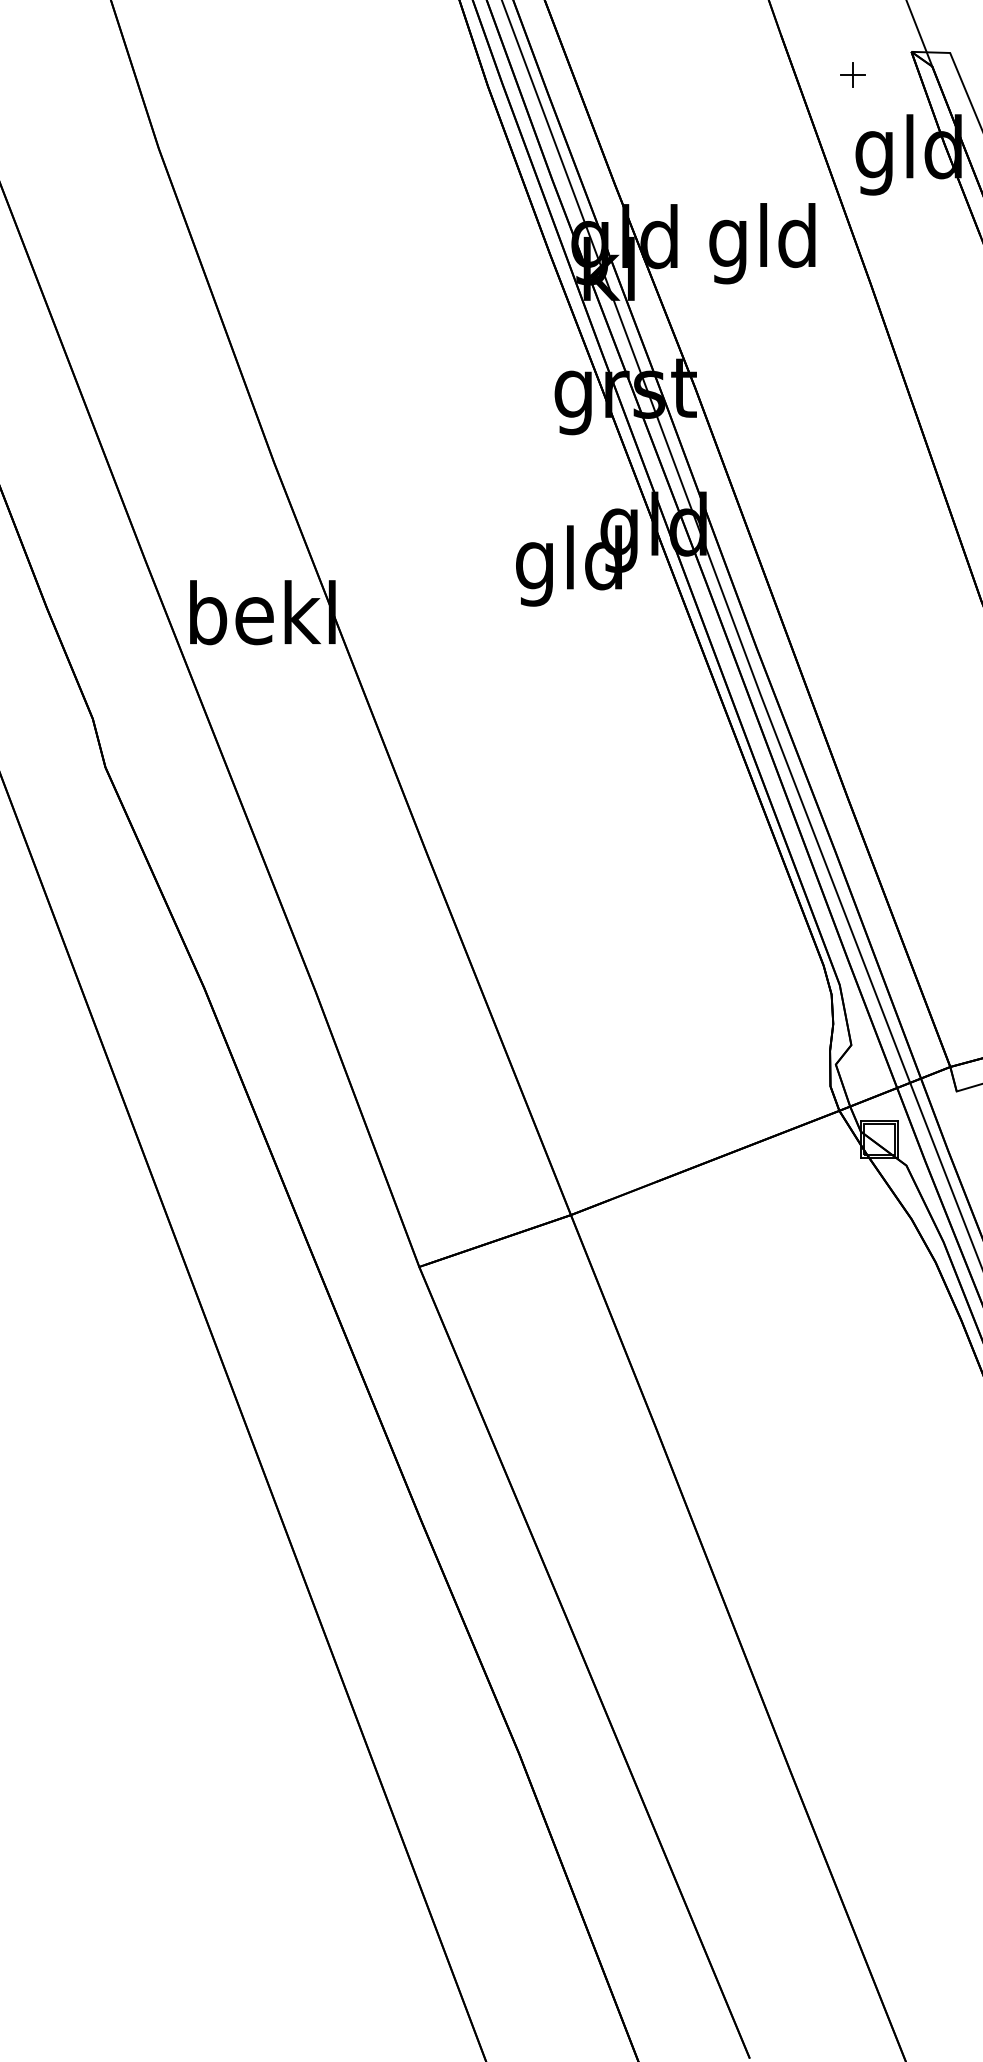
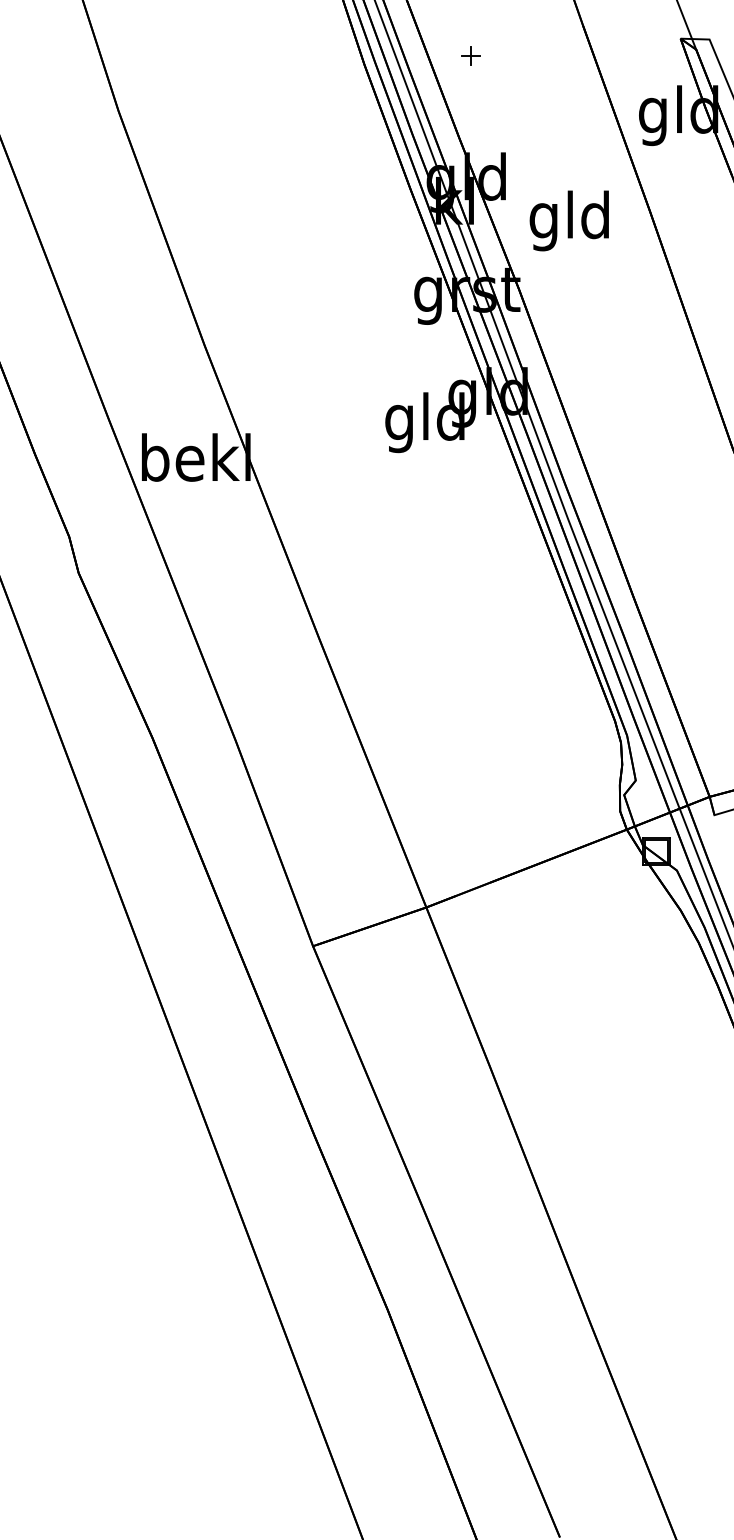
part: (852, 74) -> (470, 55), moved
text: (761, 243) -> (568, 220), moved

